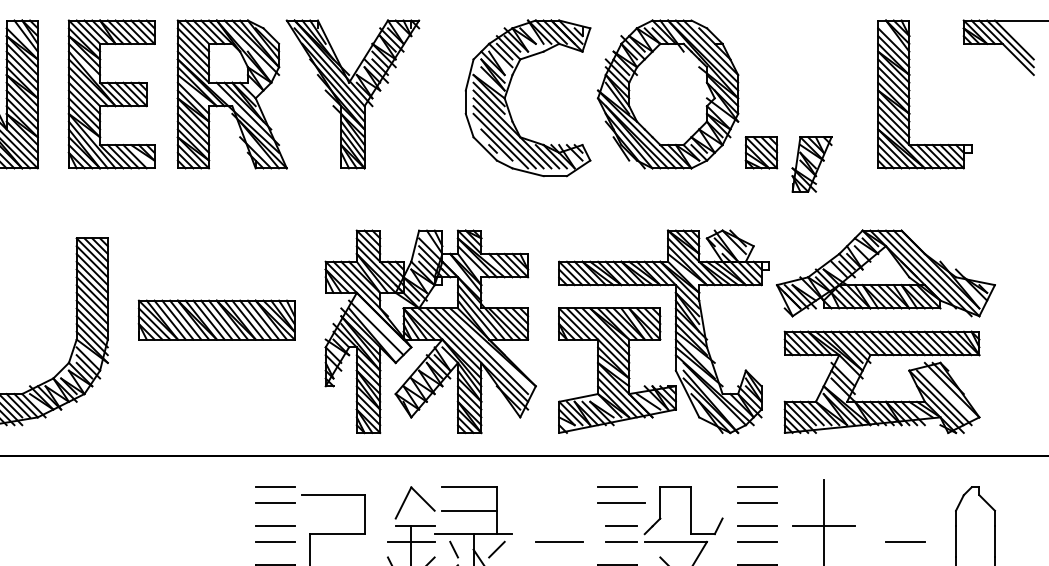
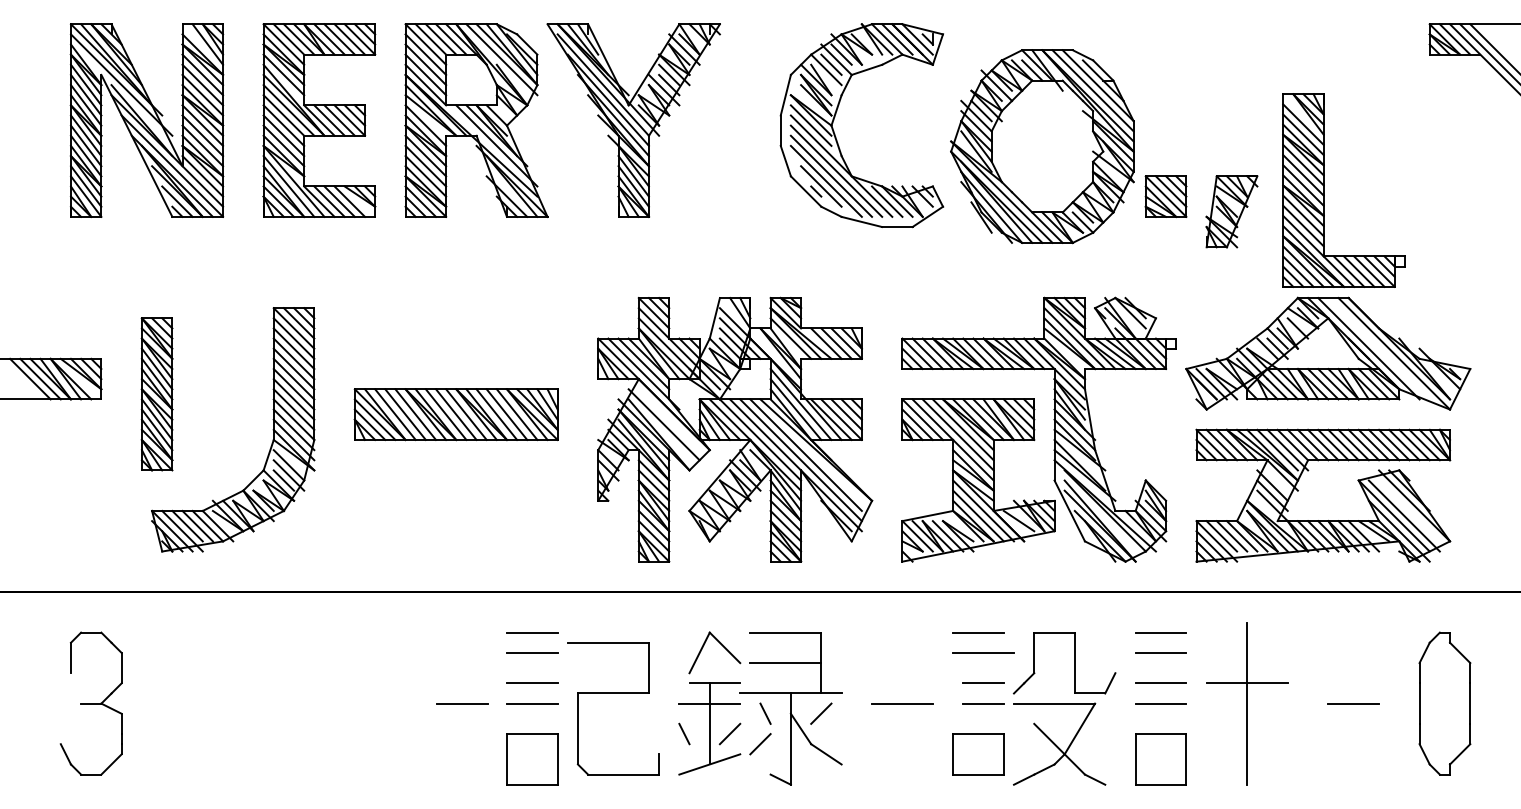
part: (668, 94) -> (1042, 146), moved
part: (909, 94) -> (1324, 190), moved
line: (928, 273) -> (1383, 353), removed
line: (221, 541) -> (462, 703), added

